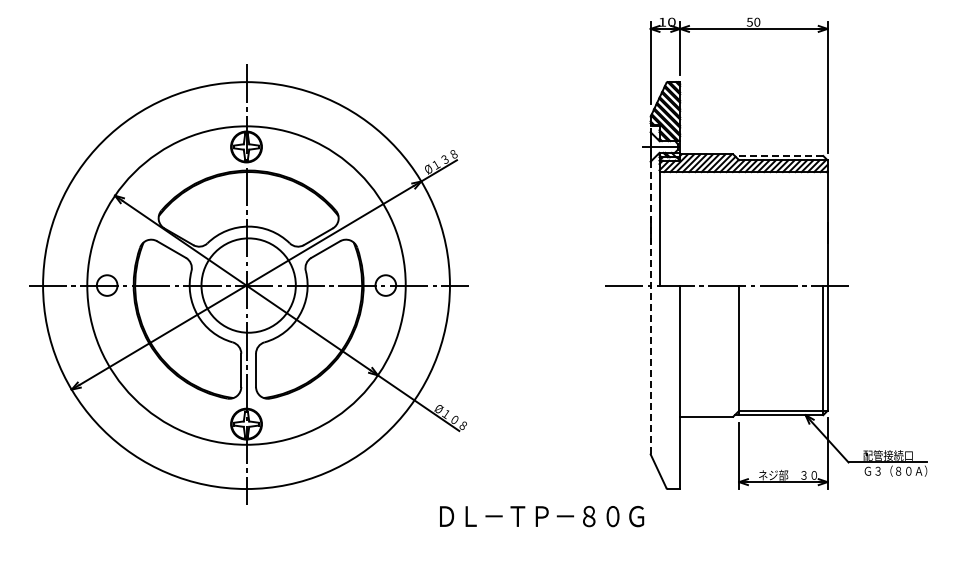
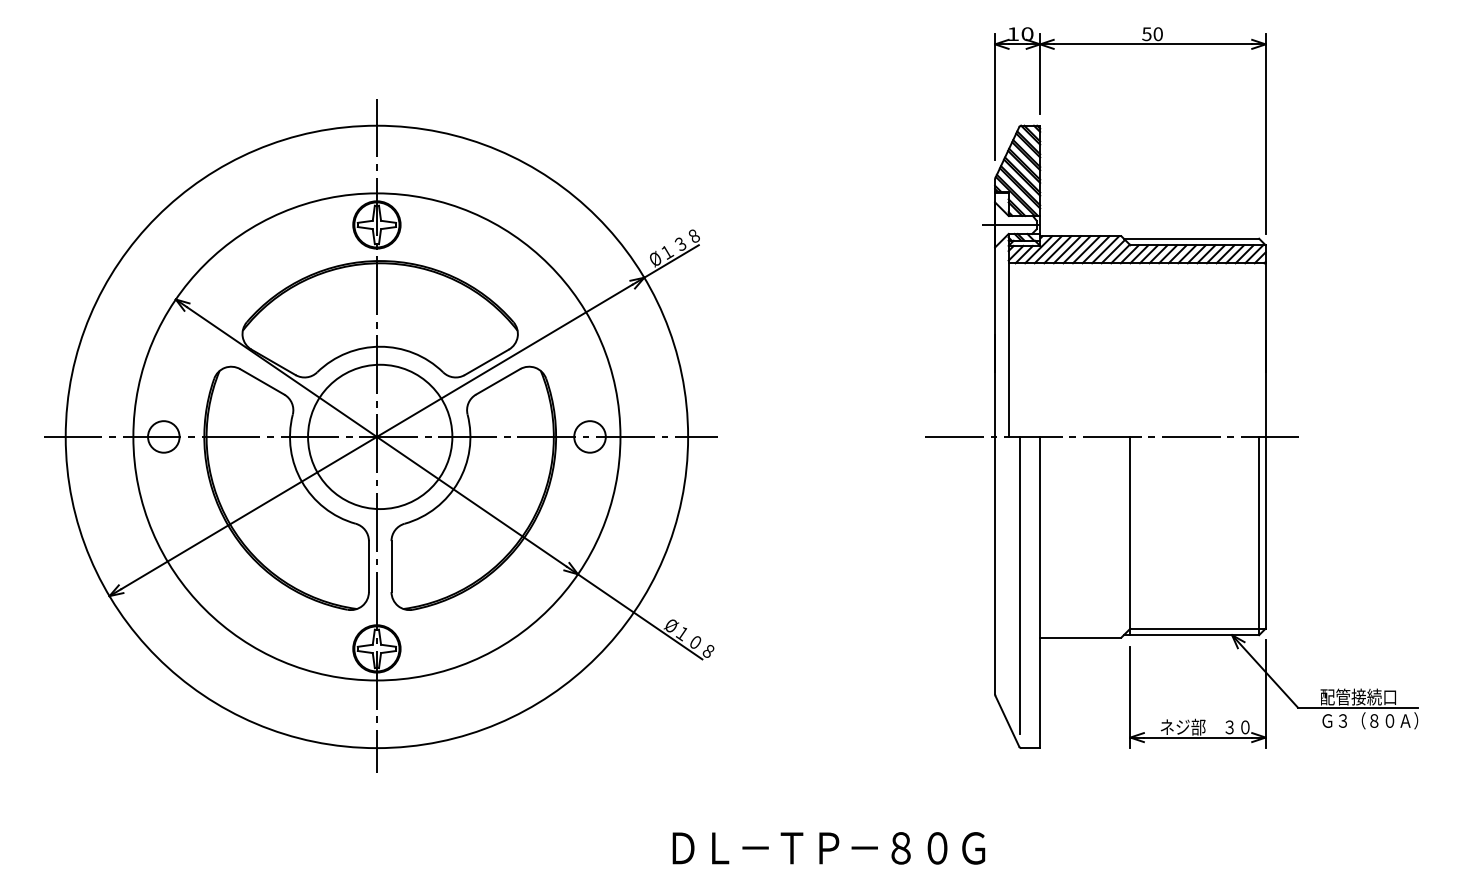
line: (778, 155) -> (1190, 237), dashed -> solid
line: (650, 286) -> (994, 438), dashed -> solid
line: (666, 382) -> (1019, 585), added
text: (542, 516) -> (829, 848), moved

